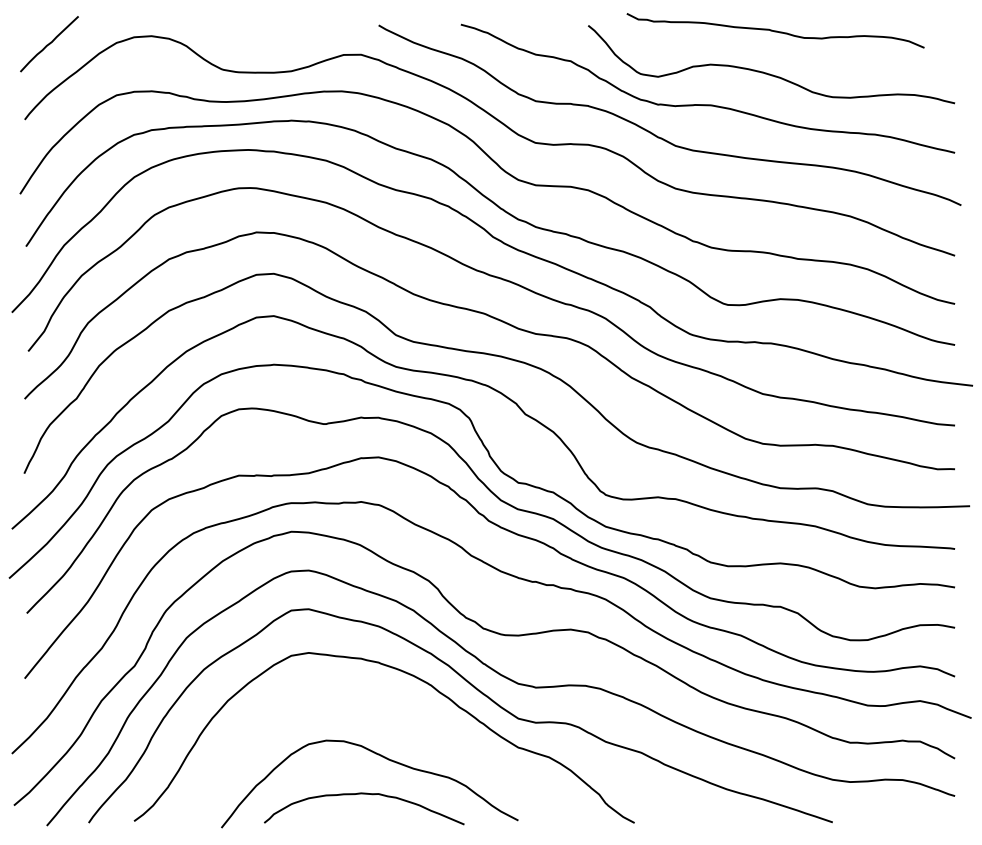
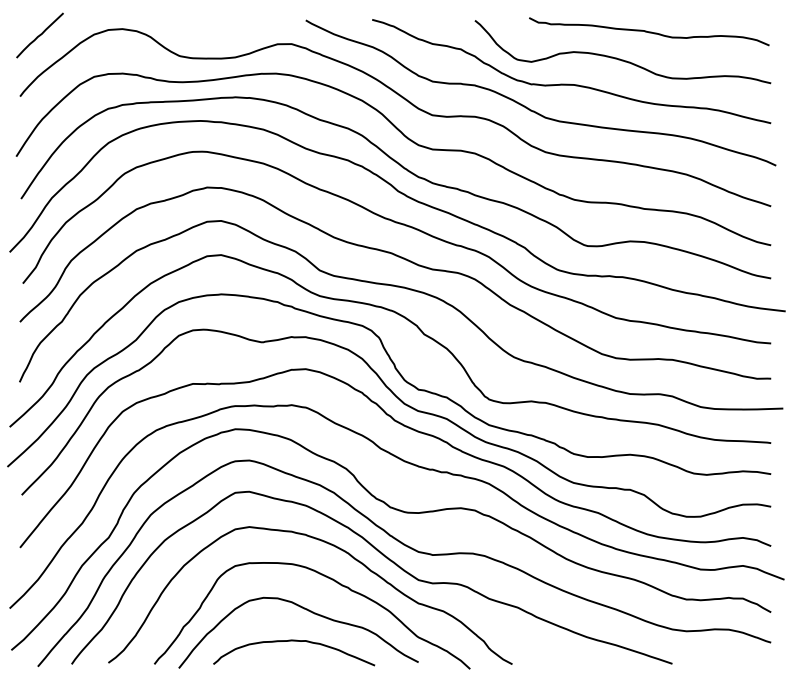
curve: (775, 30) -> (649, 31), moved
curve: (403, 715) -> (325, 577), added

